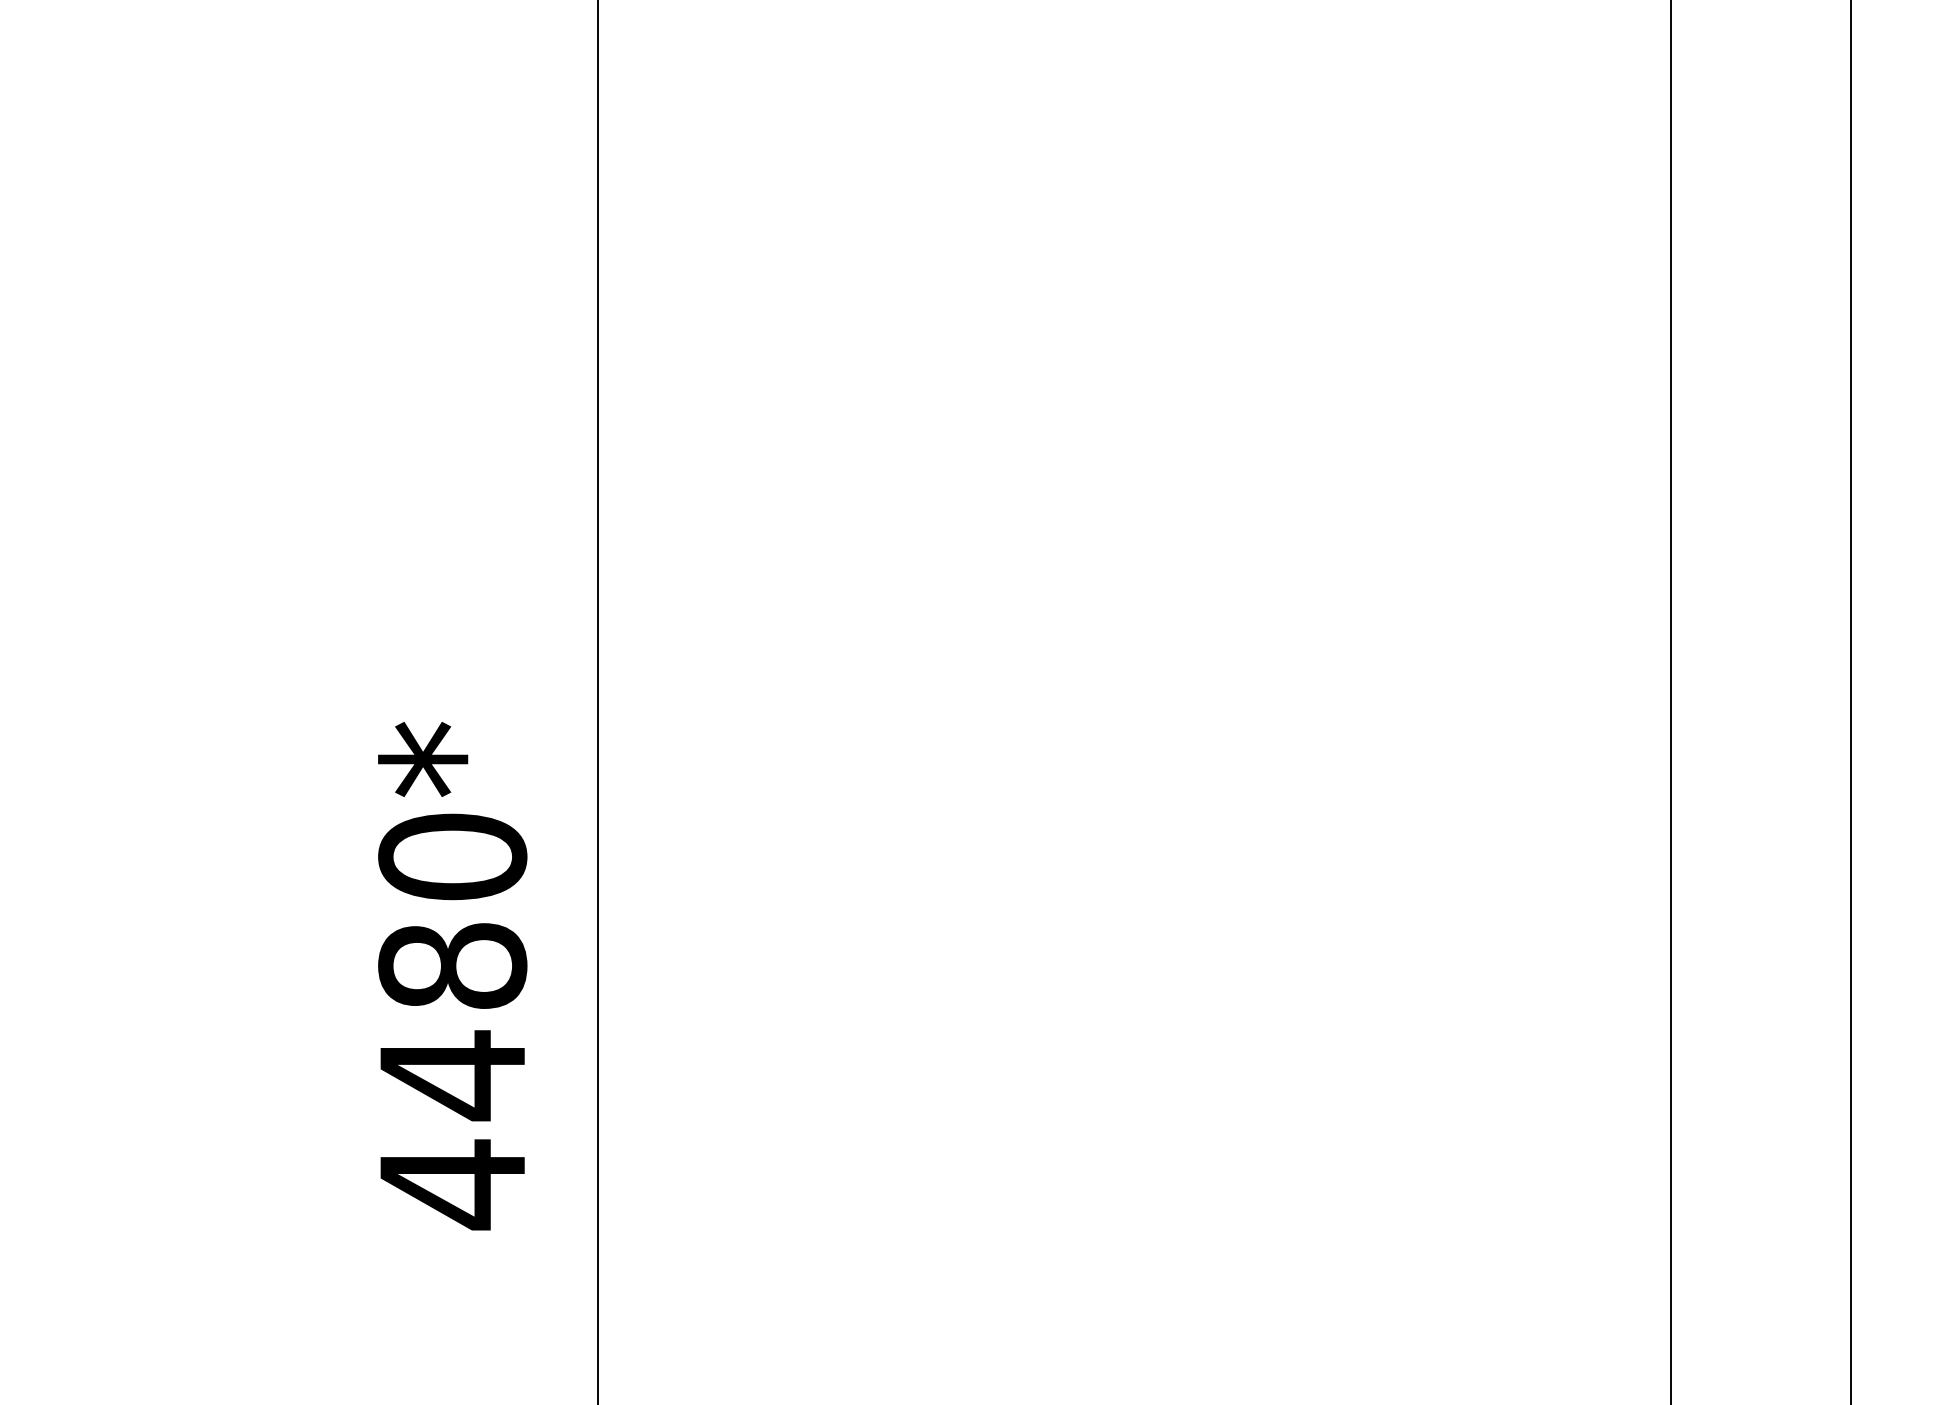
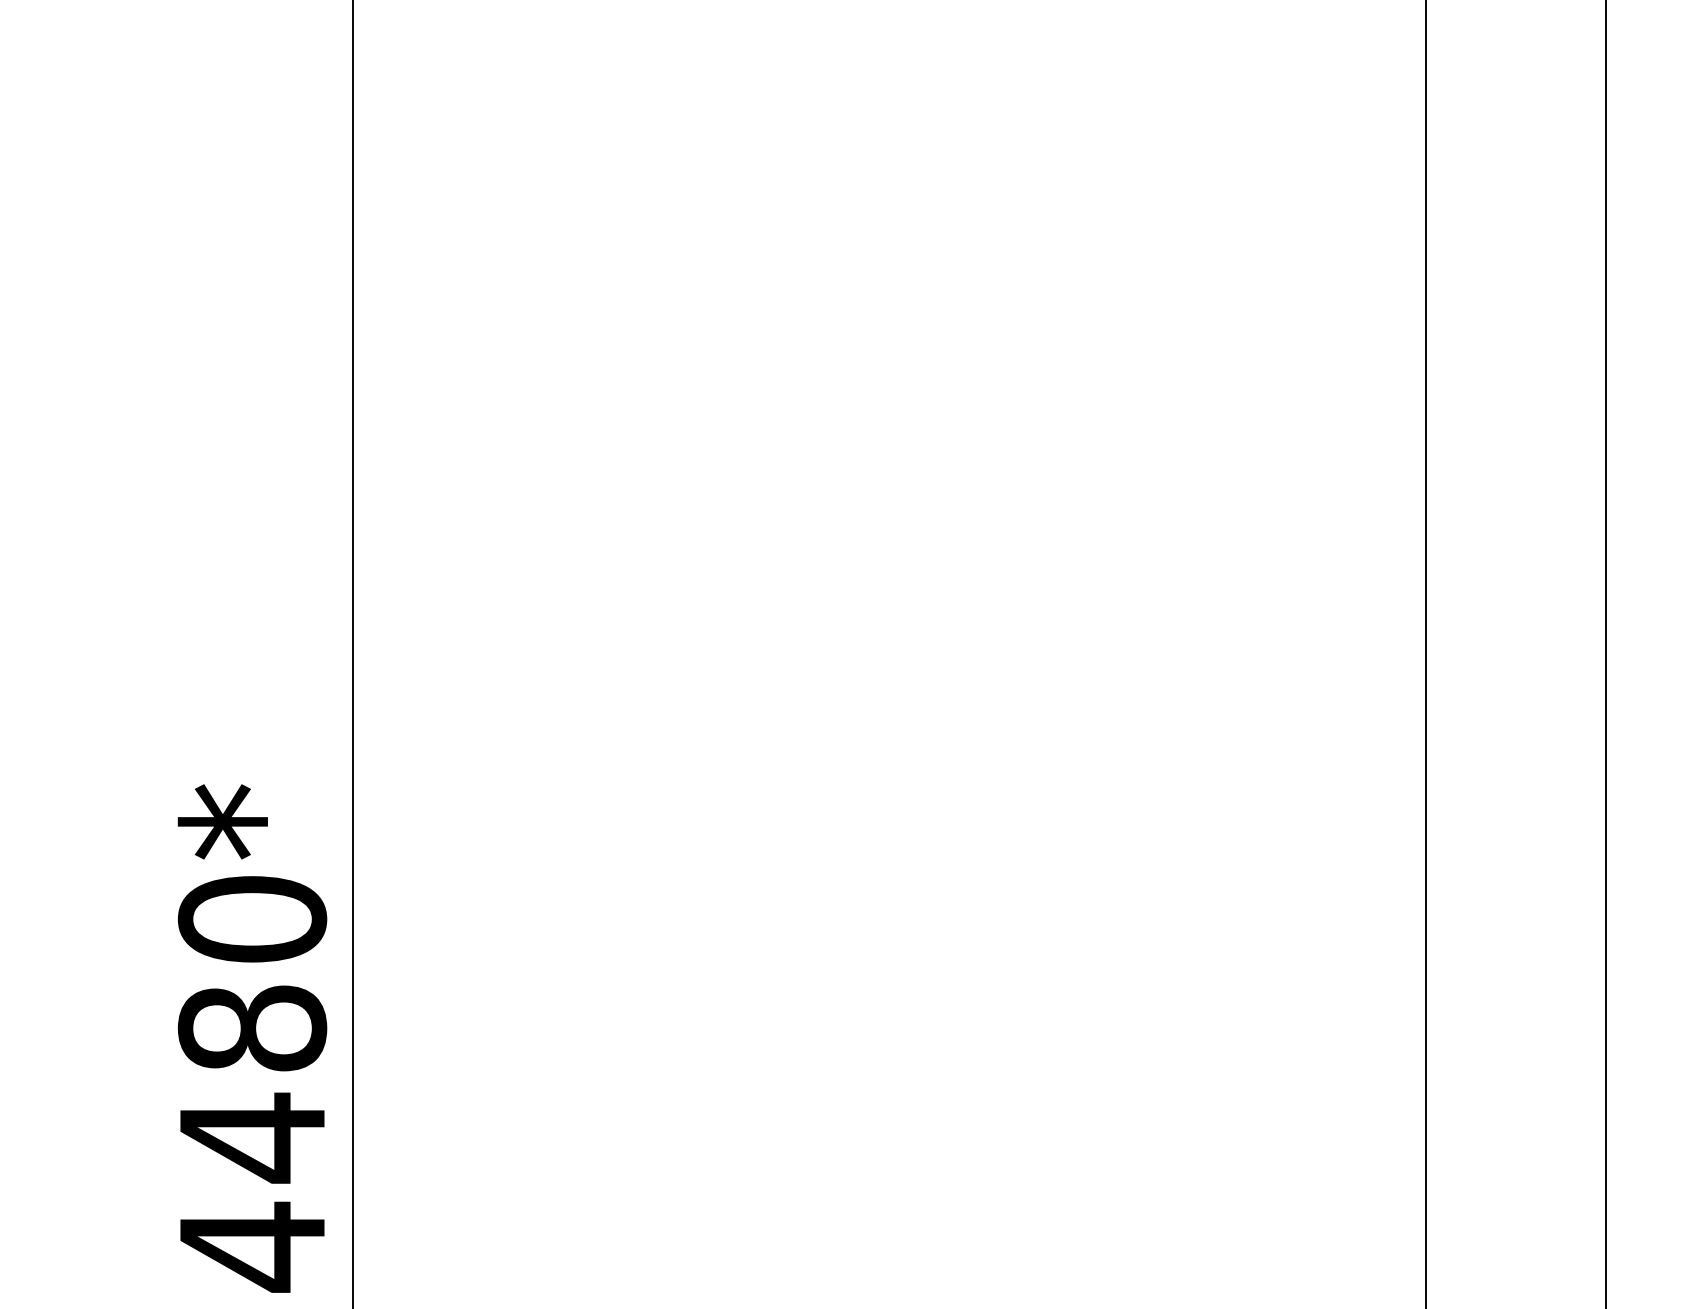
text: (452, 976) -> (252, 1038), moved

